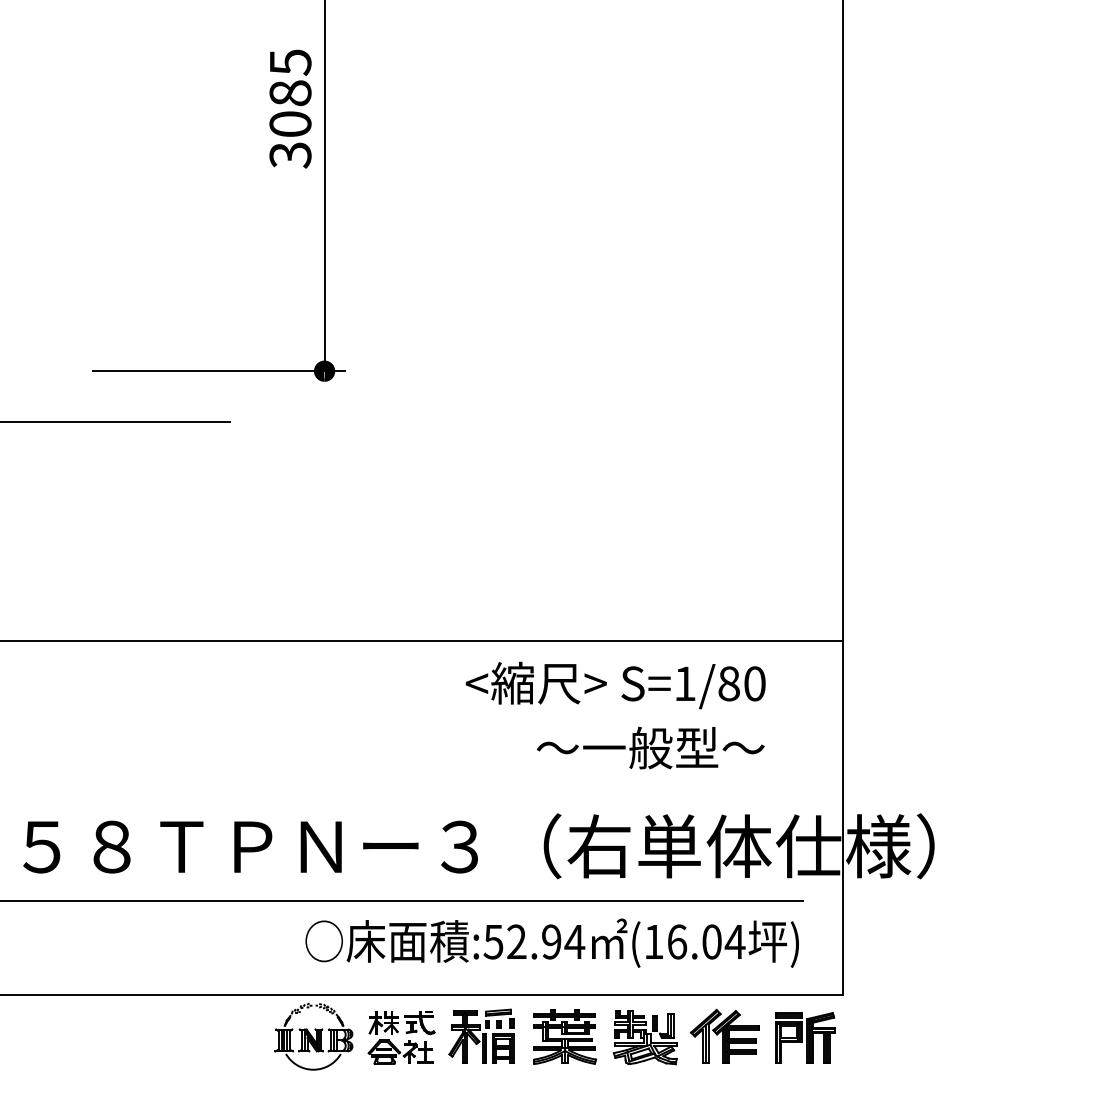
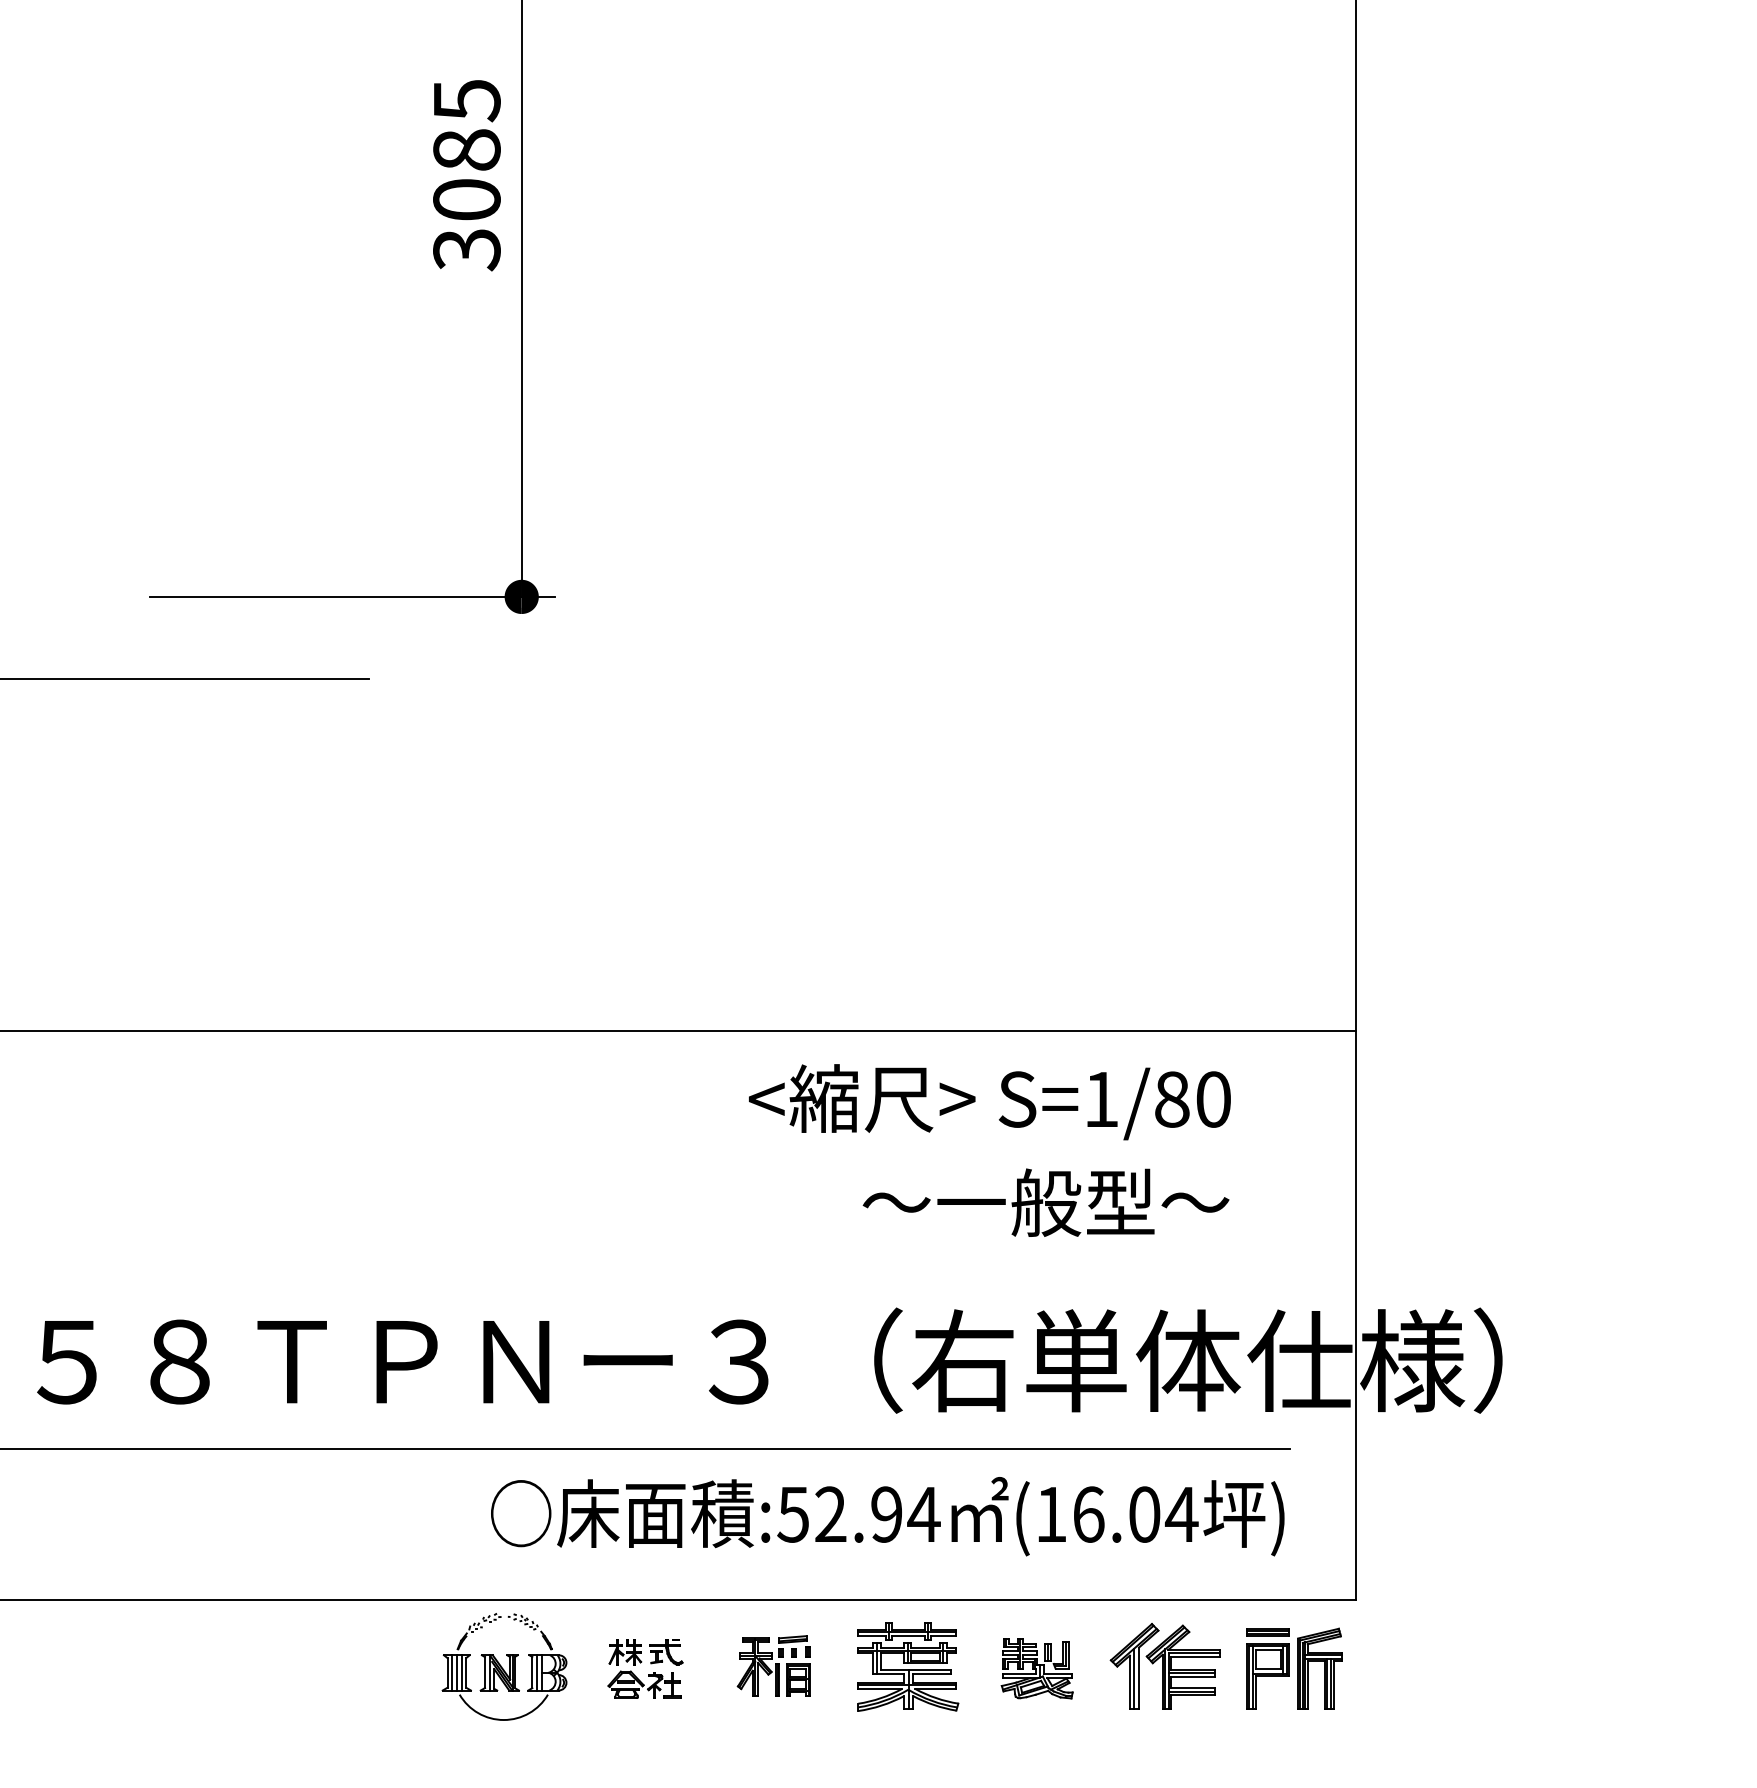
part: (481, 1035) -> (773, 1664), size x0.7
part: (401, 1037) -> (645, 1668), size x0.7
part: (644, 1037) -> (1036, 1668), size x0.7

